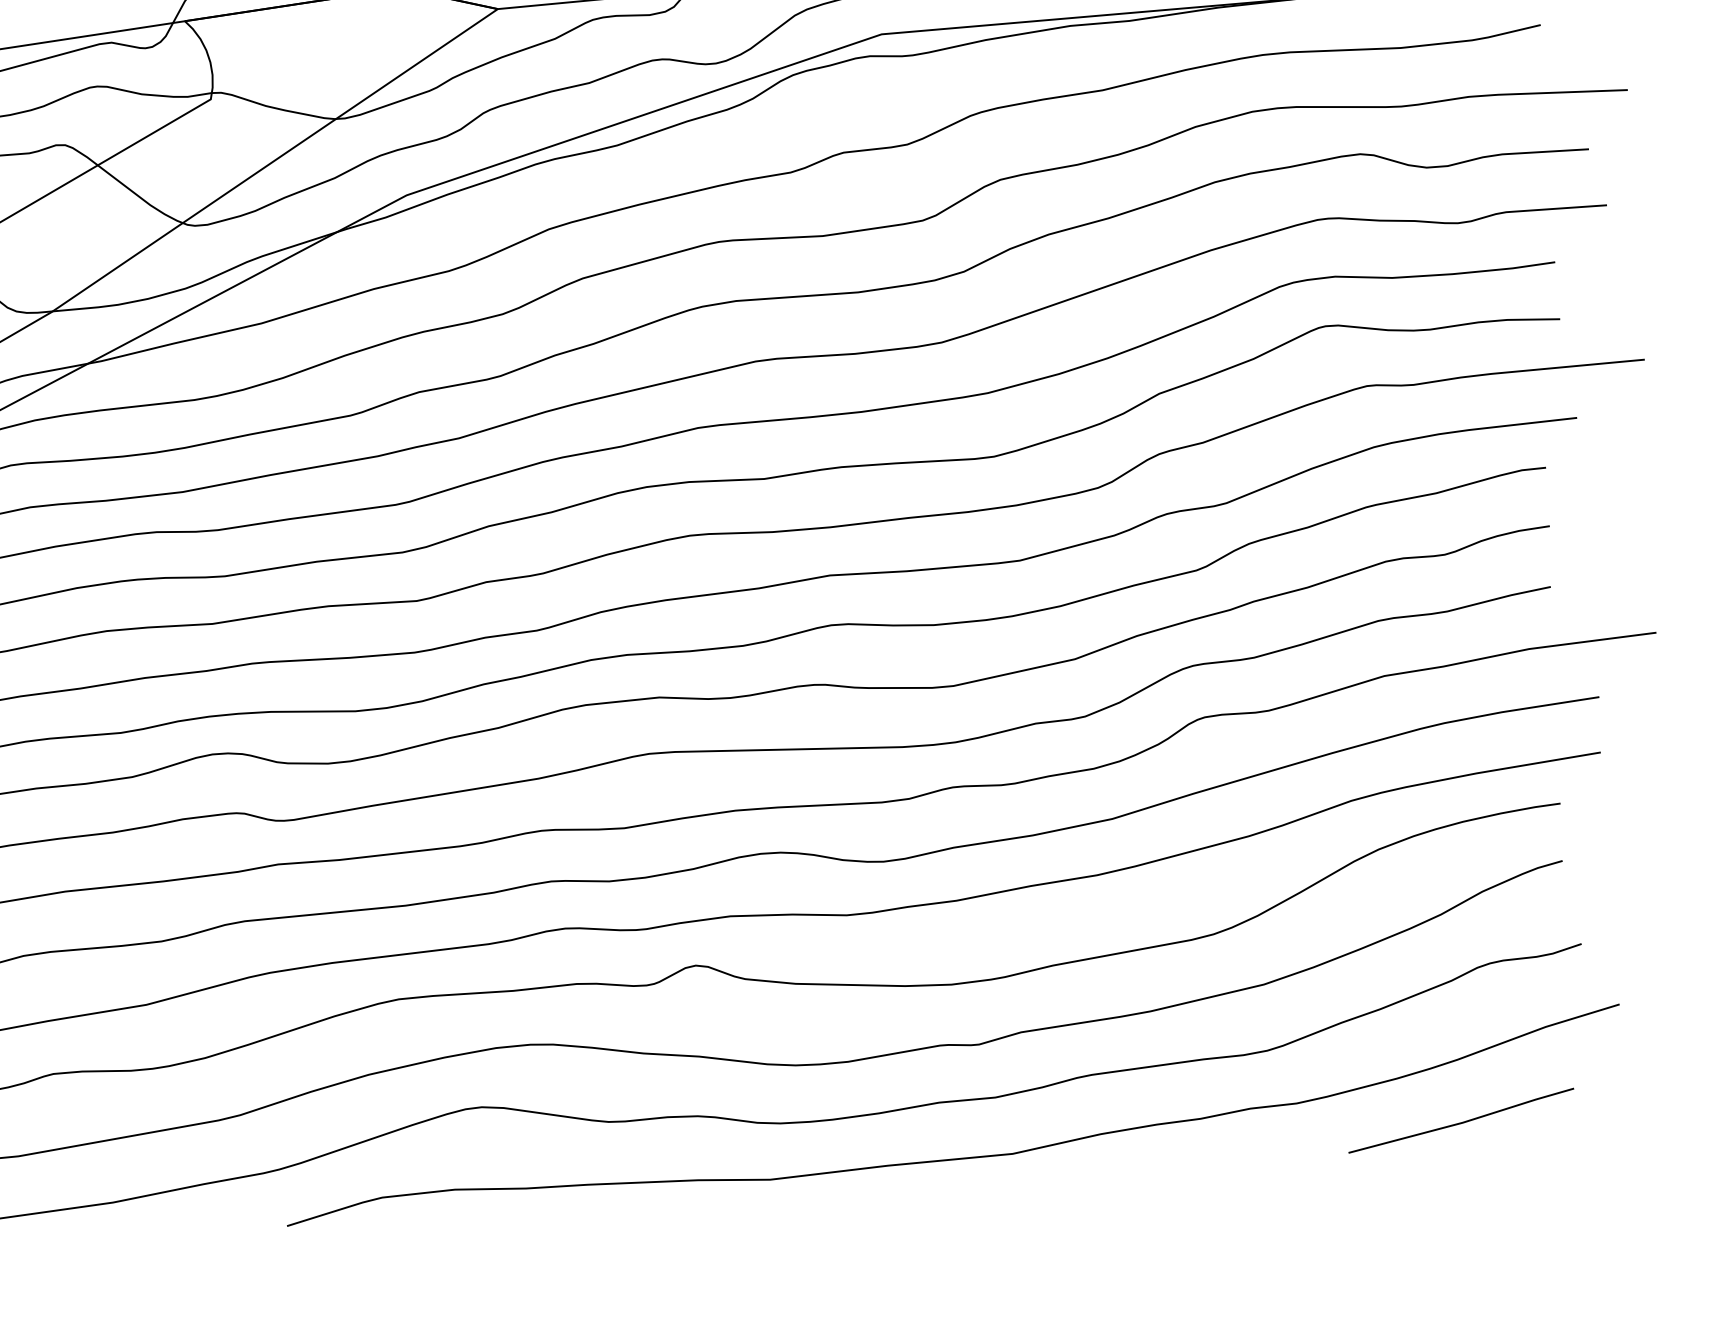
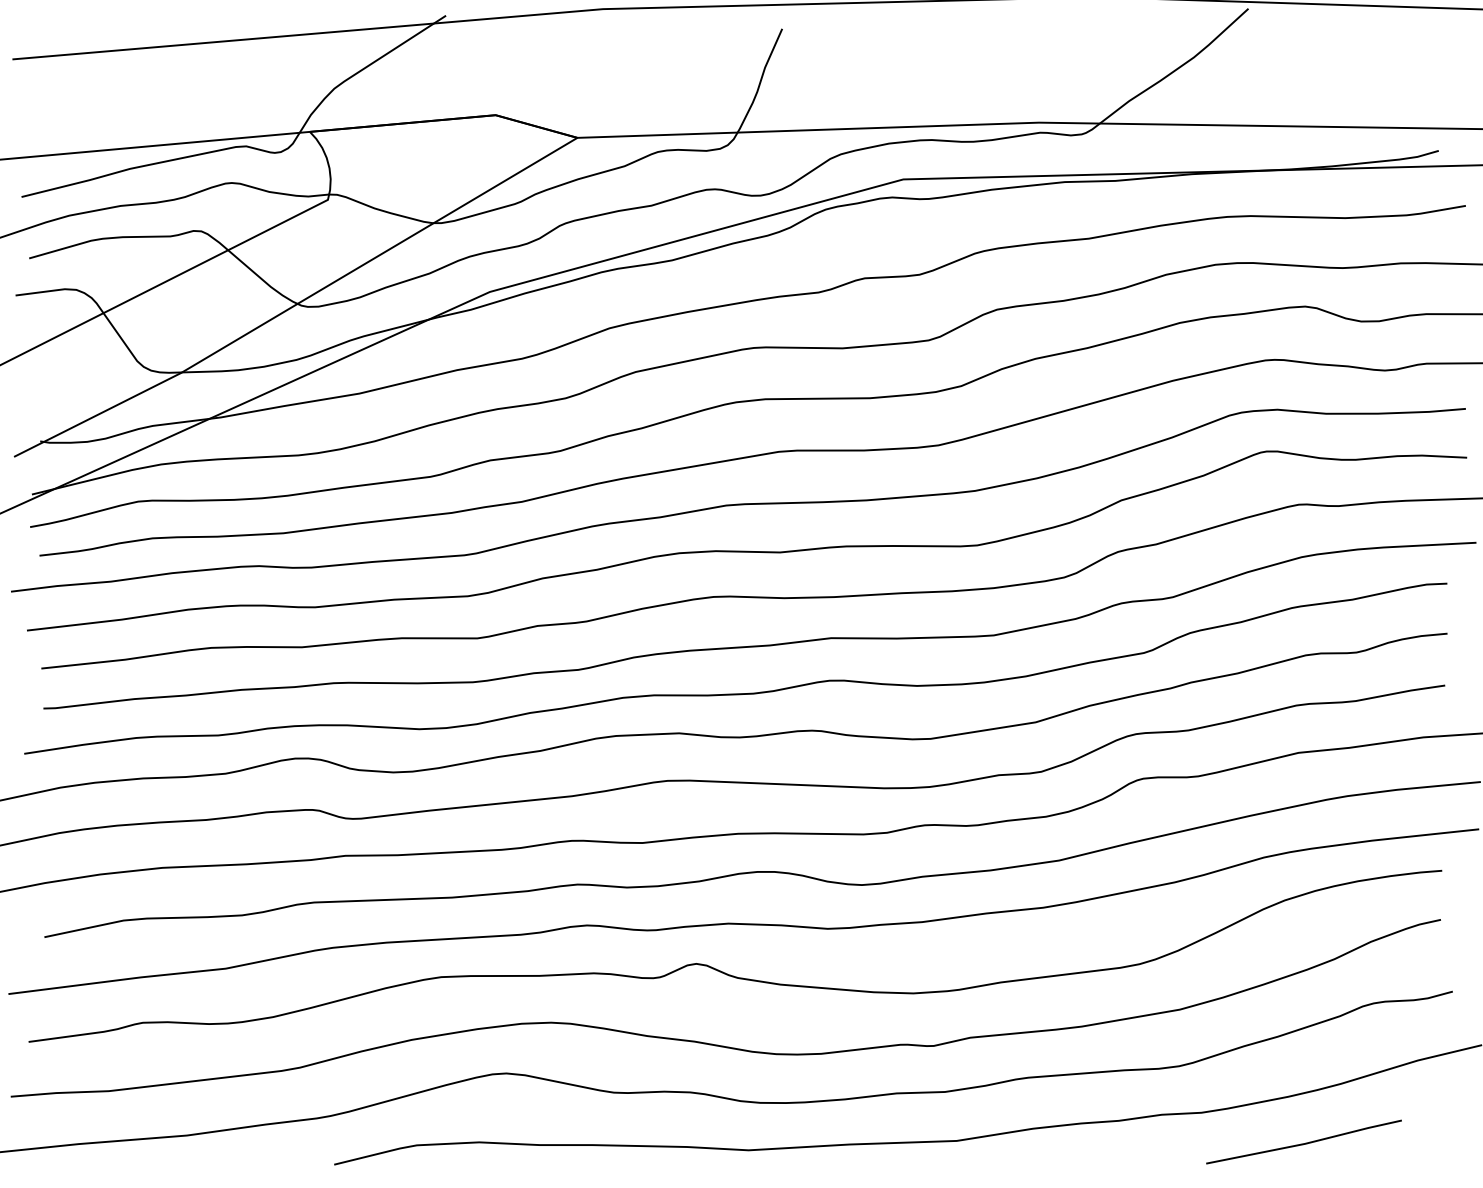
line: (1460, 1122) -> (1303, 1143), moved

